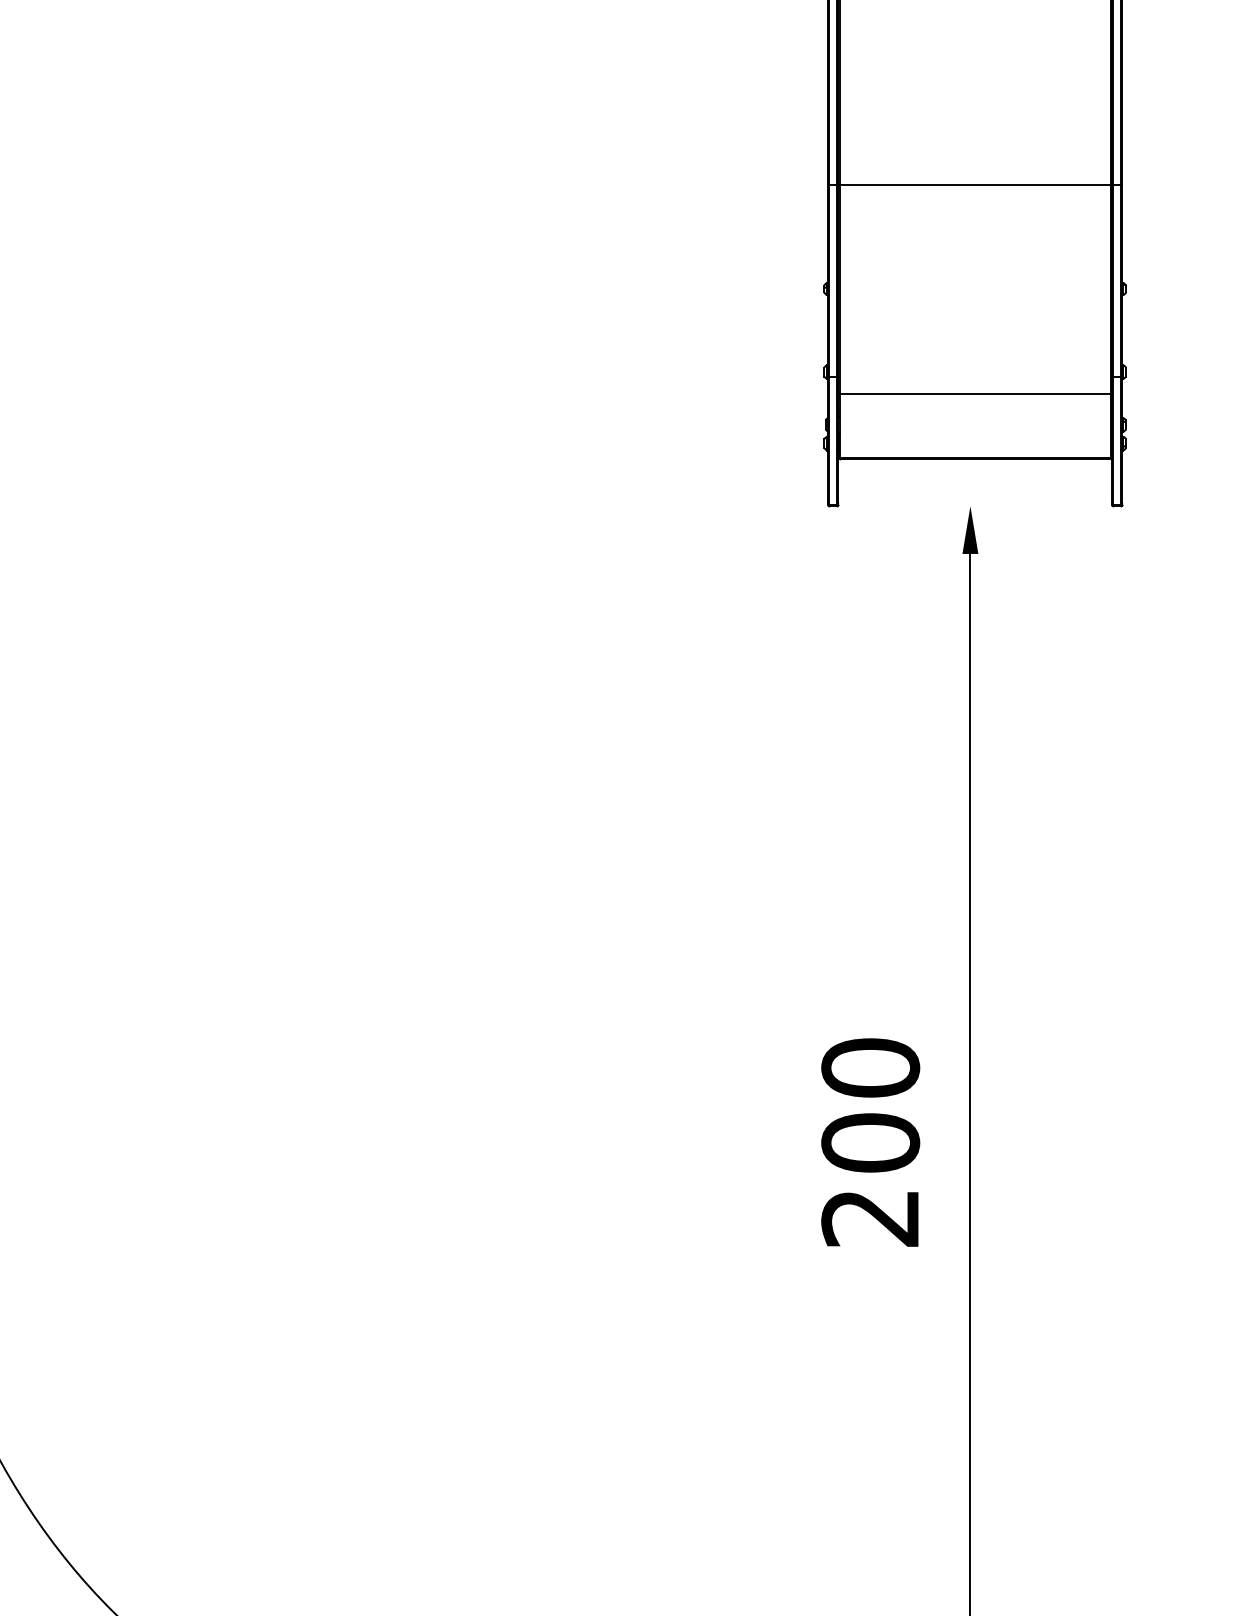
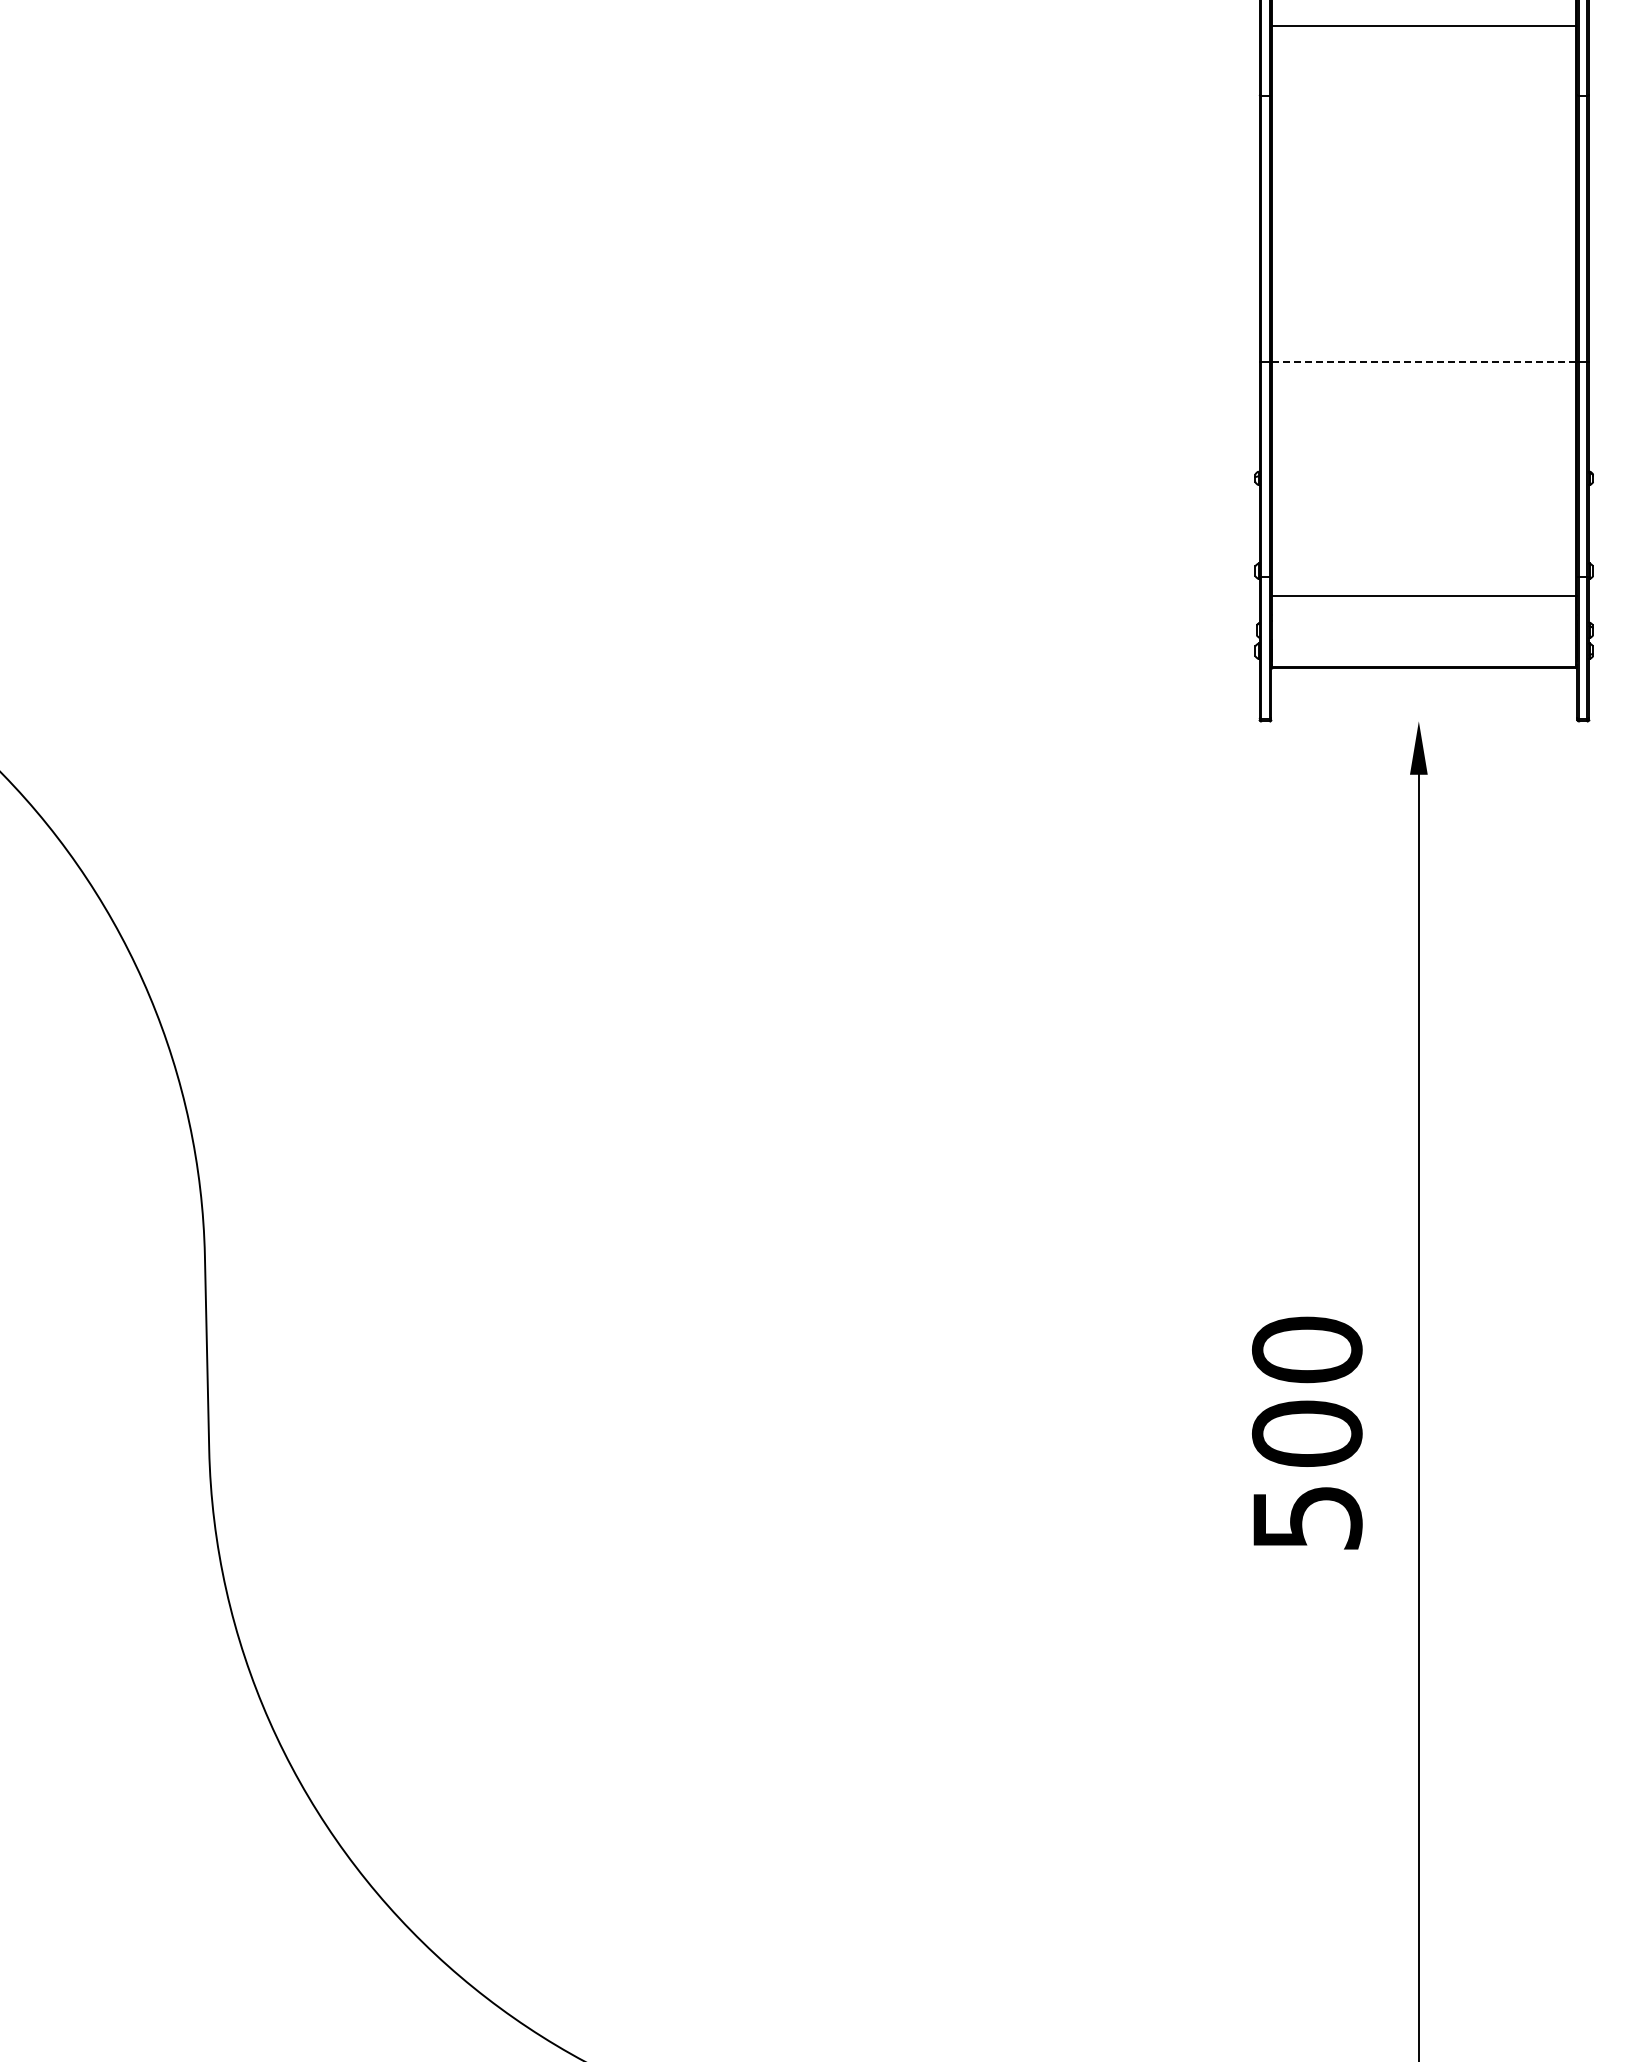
line: (975, 185) -> (1424, 362), solid -> dashed
text: (869, 1218) -> (1306, 1518), 200 -> 500

